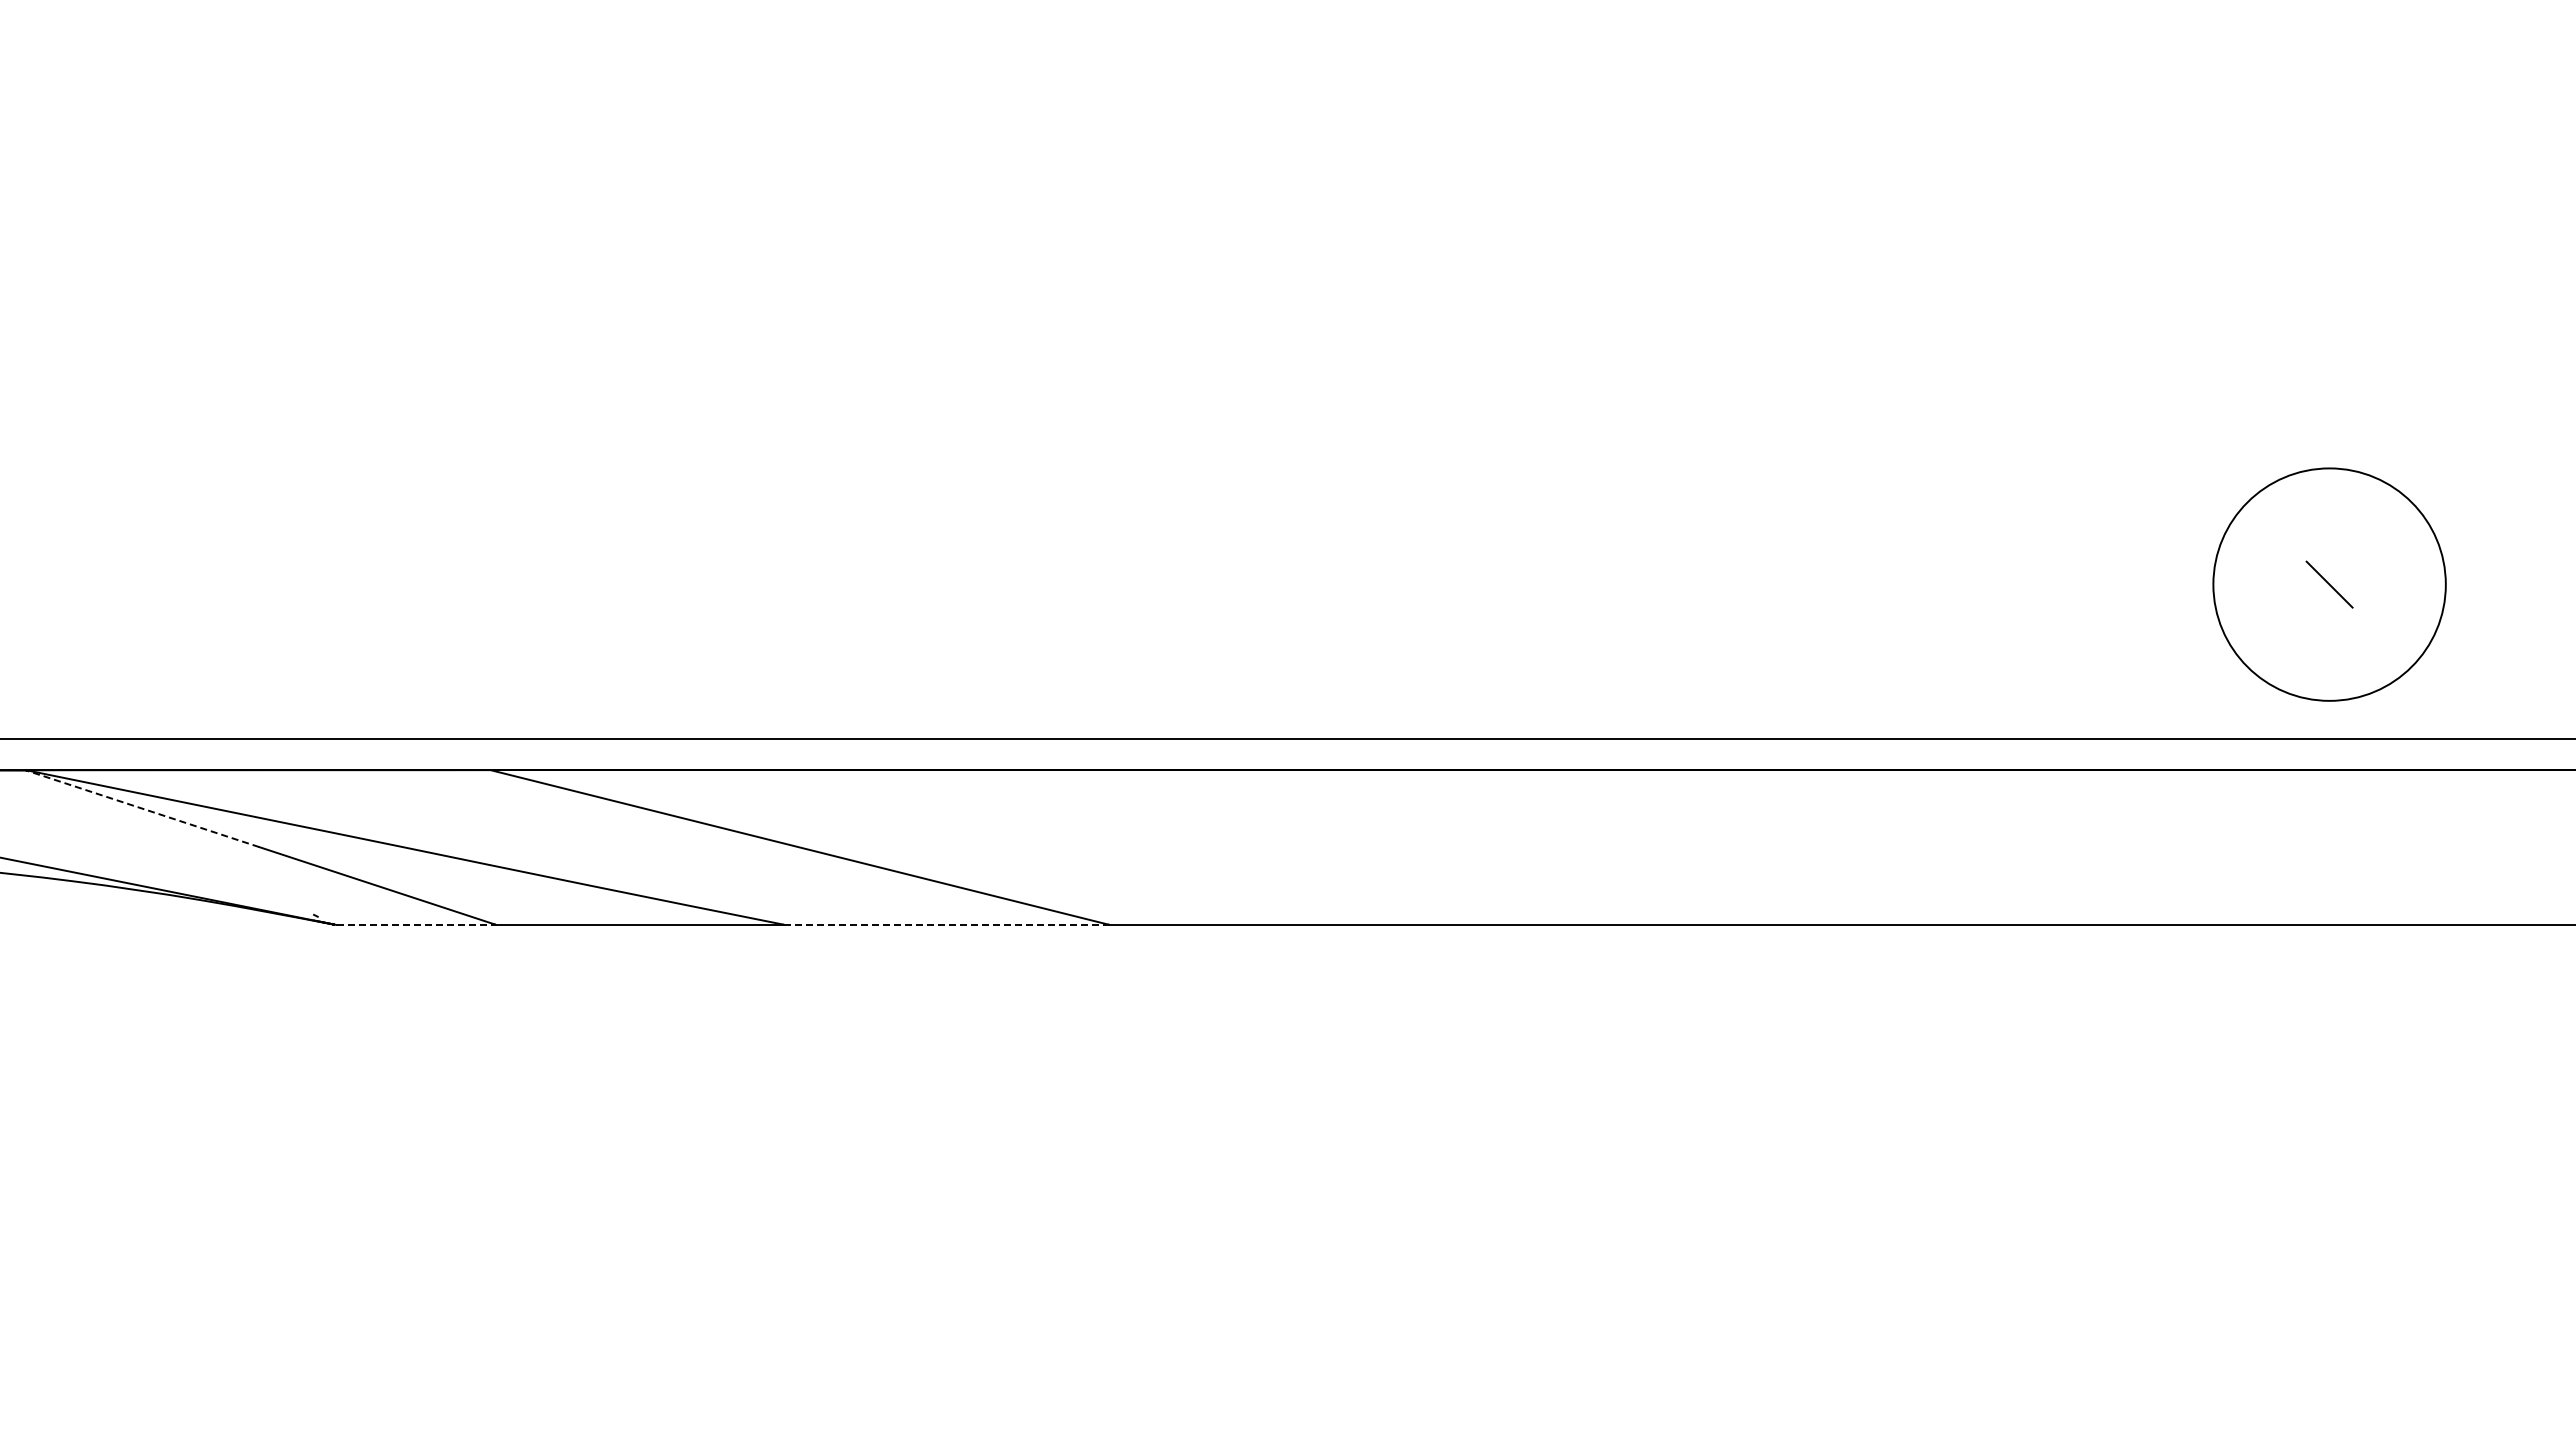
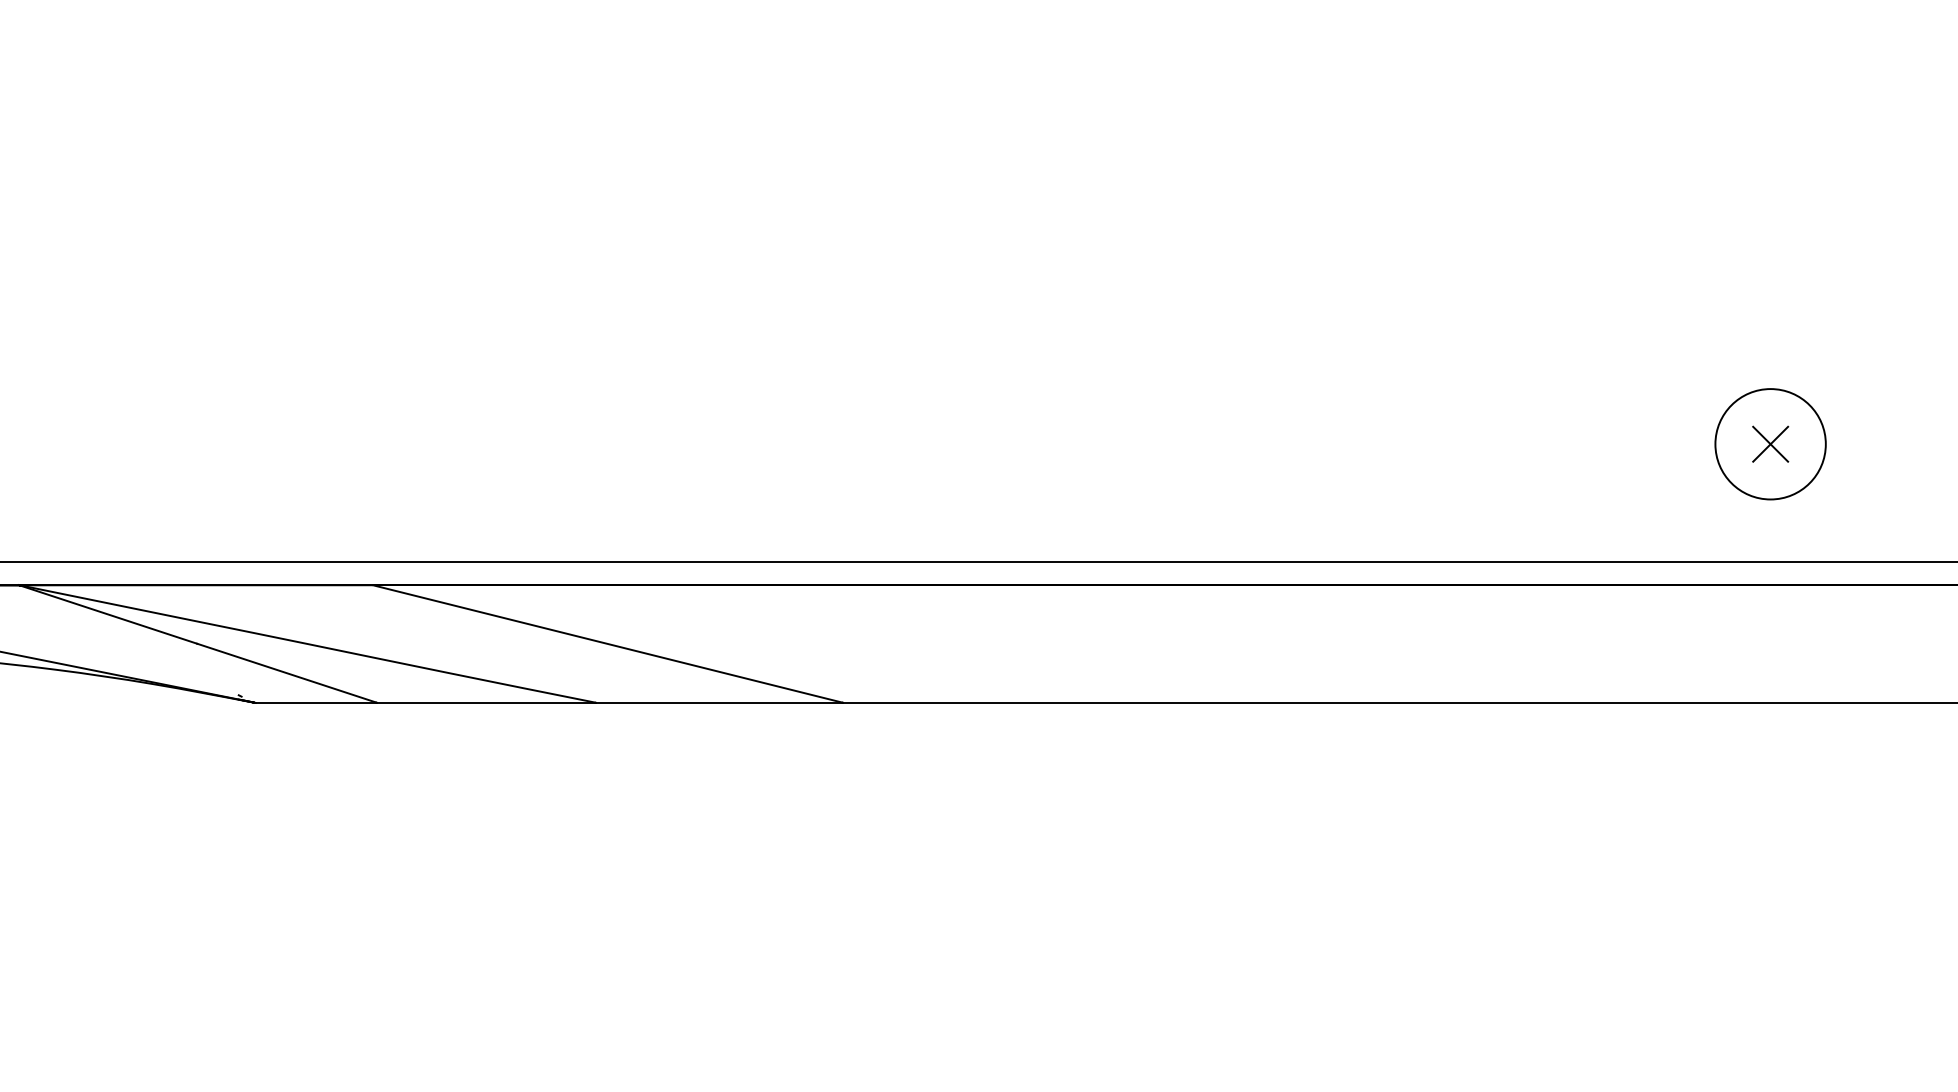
circle: (2329, 584) -> (1770, 444), size x0.62
line: (2329, 584) -> (1770, 444), added
line: (141, 808) -> (107, 614), dashed -> solid
line: (416, 924) -> (316, 702), dashed -> solid
line: (946, 924) -> (719, 702), dashed -> solid

